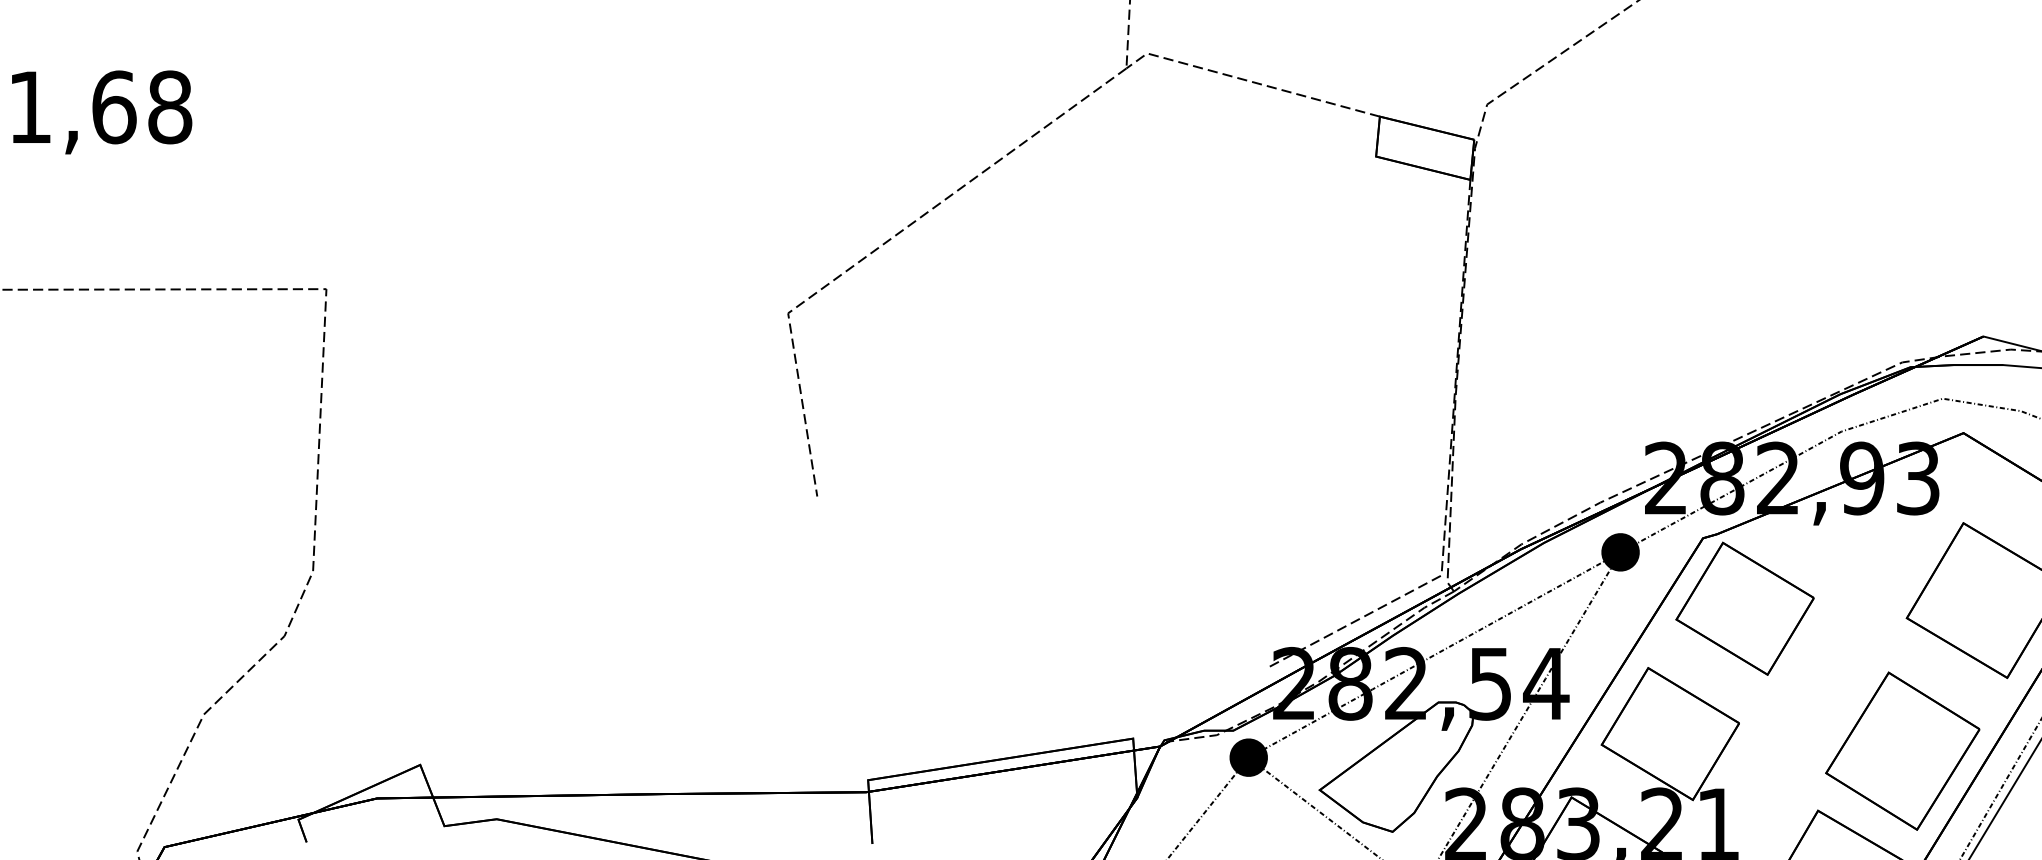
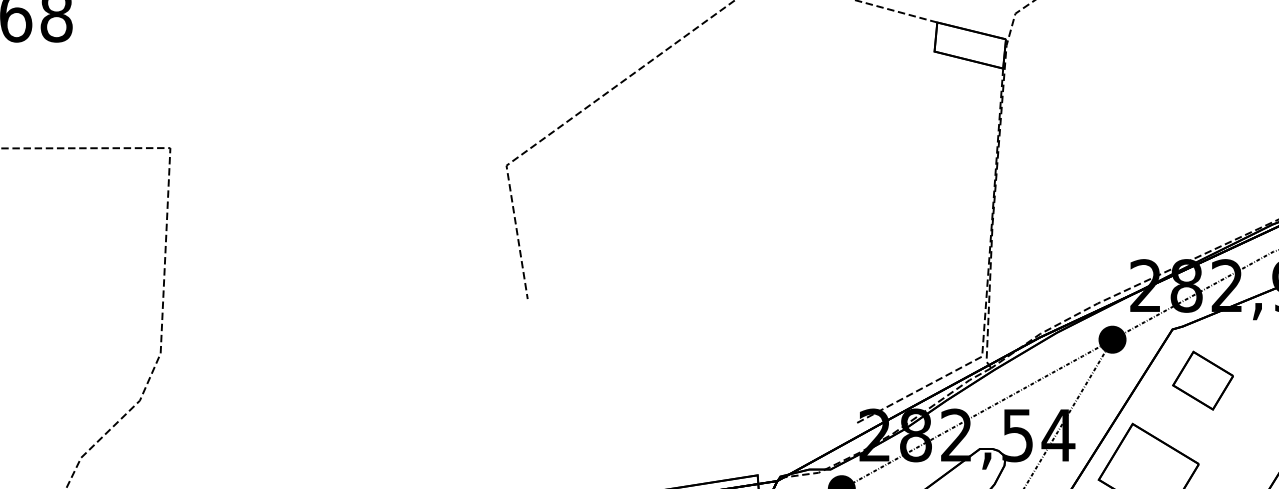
part: (1744, 608) -> (1202, 380), size x0.6

